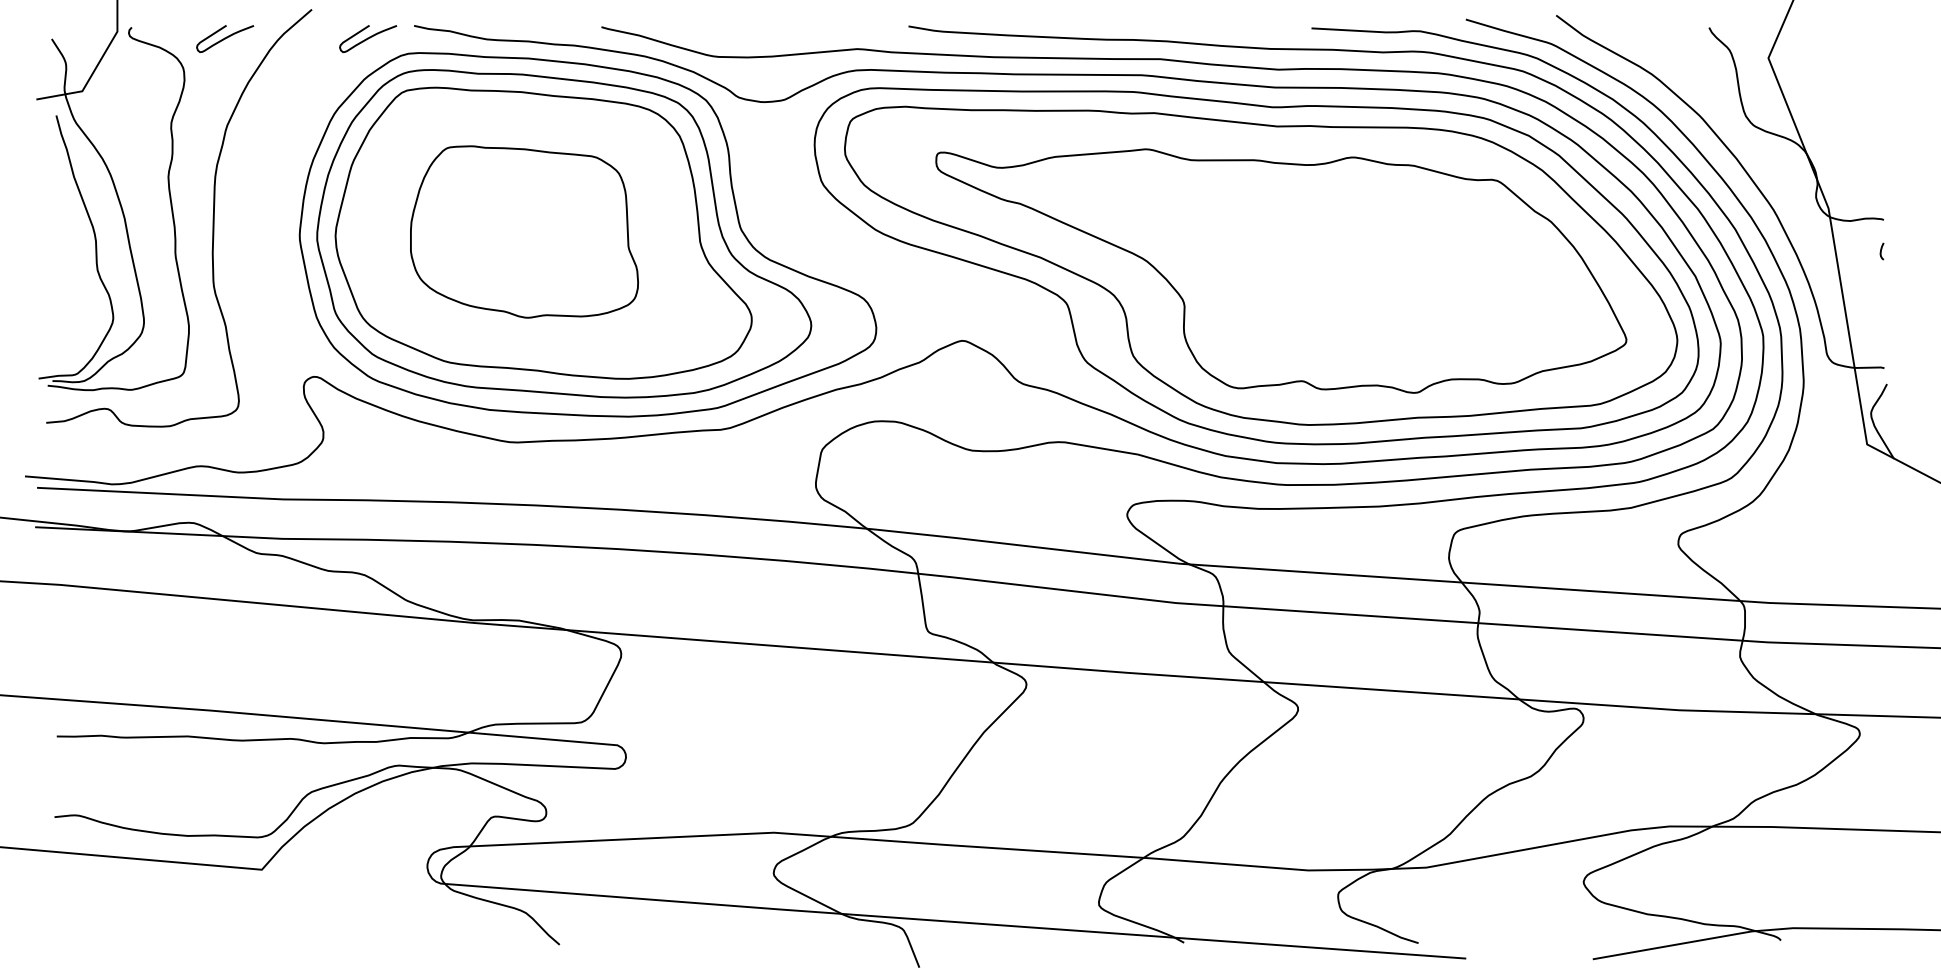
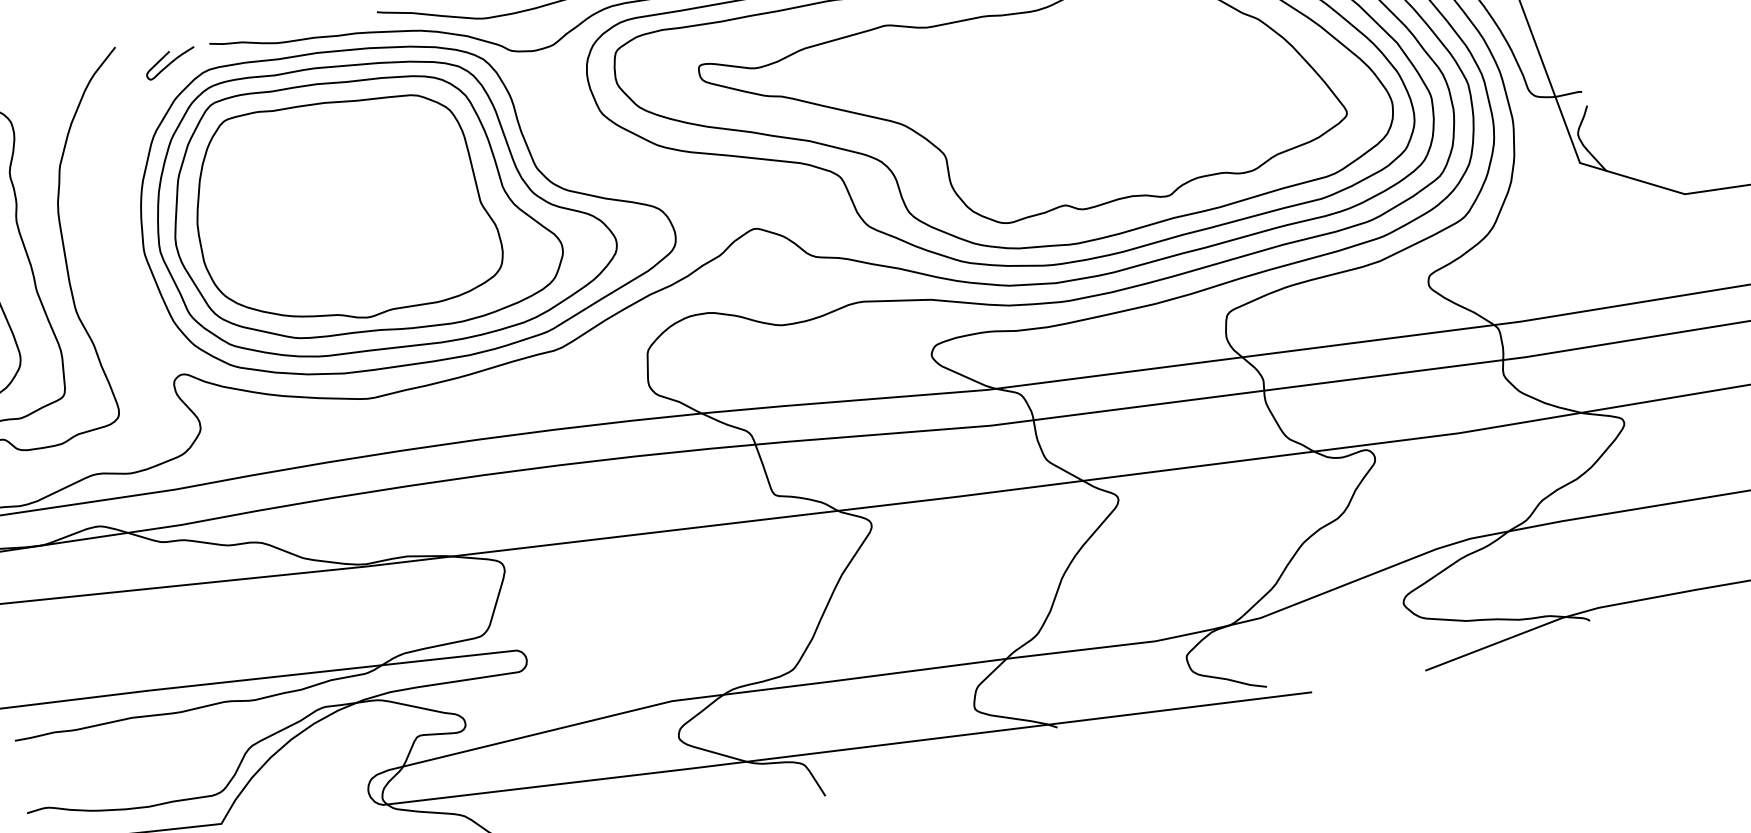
curve: (225, 38) -> (43, 88), removed
part: (524, 231) -> (344, 208), size x1.43

